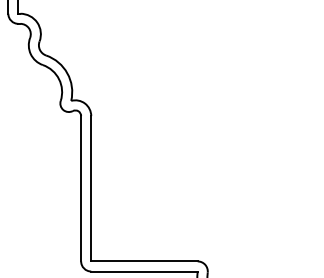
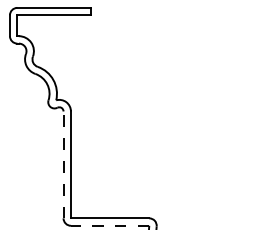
line: (81, 188) -> (63, 164), solid -> dashed
line: (143, 271) -> (109, 225), solid -> dashed

